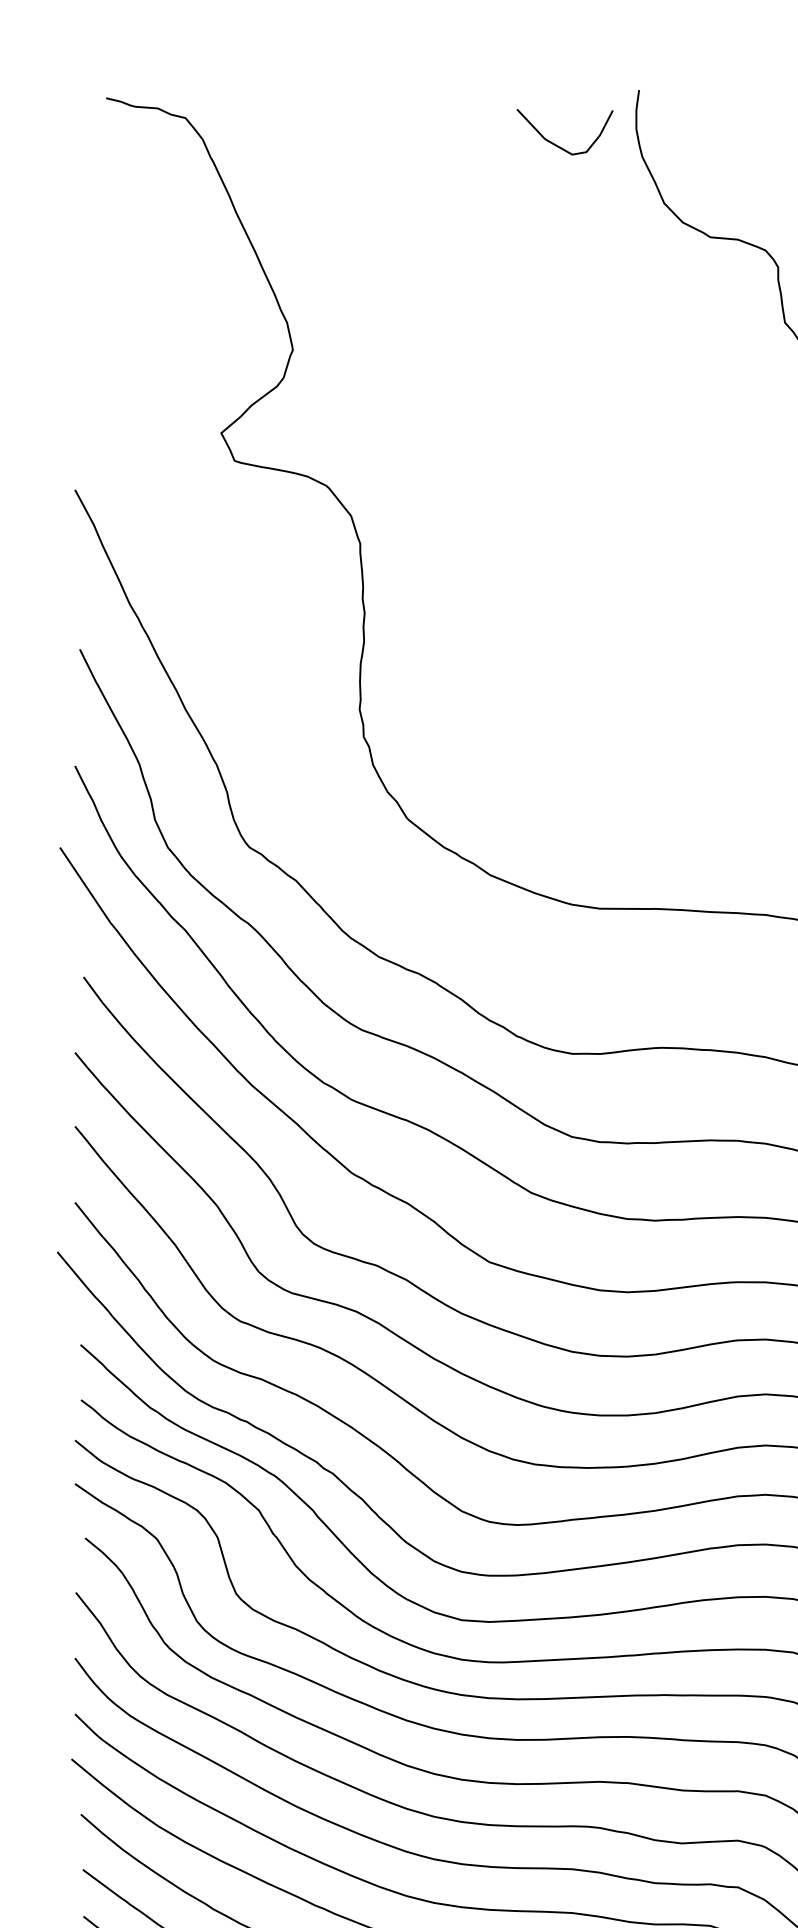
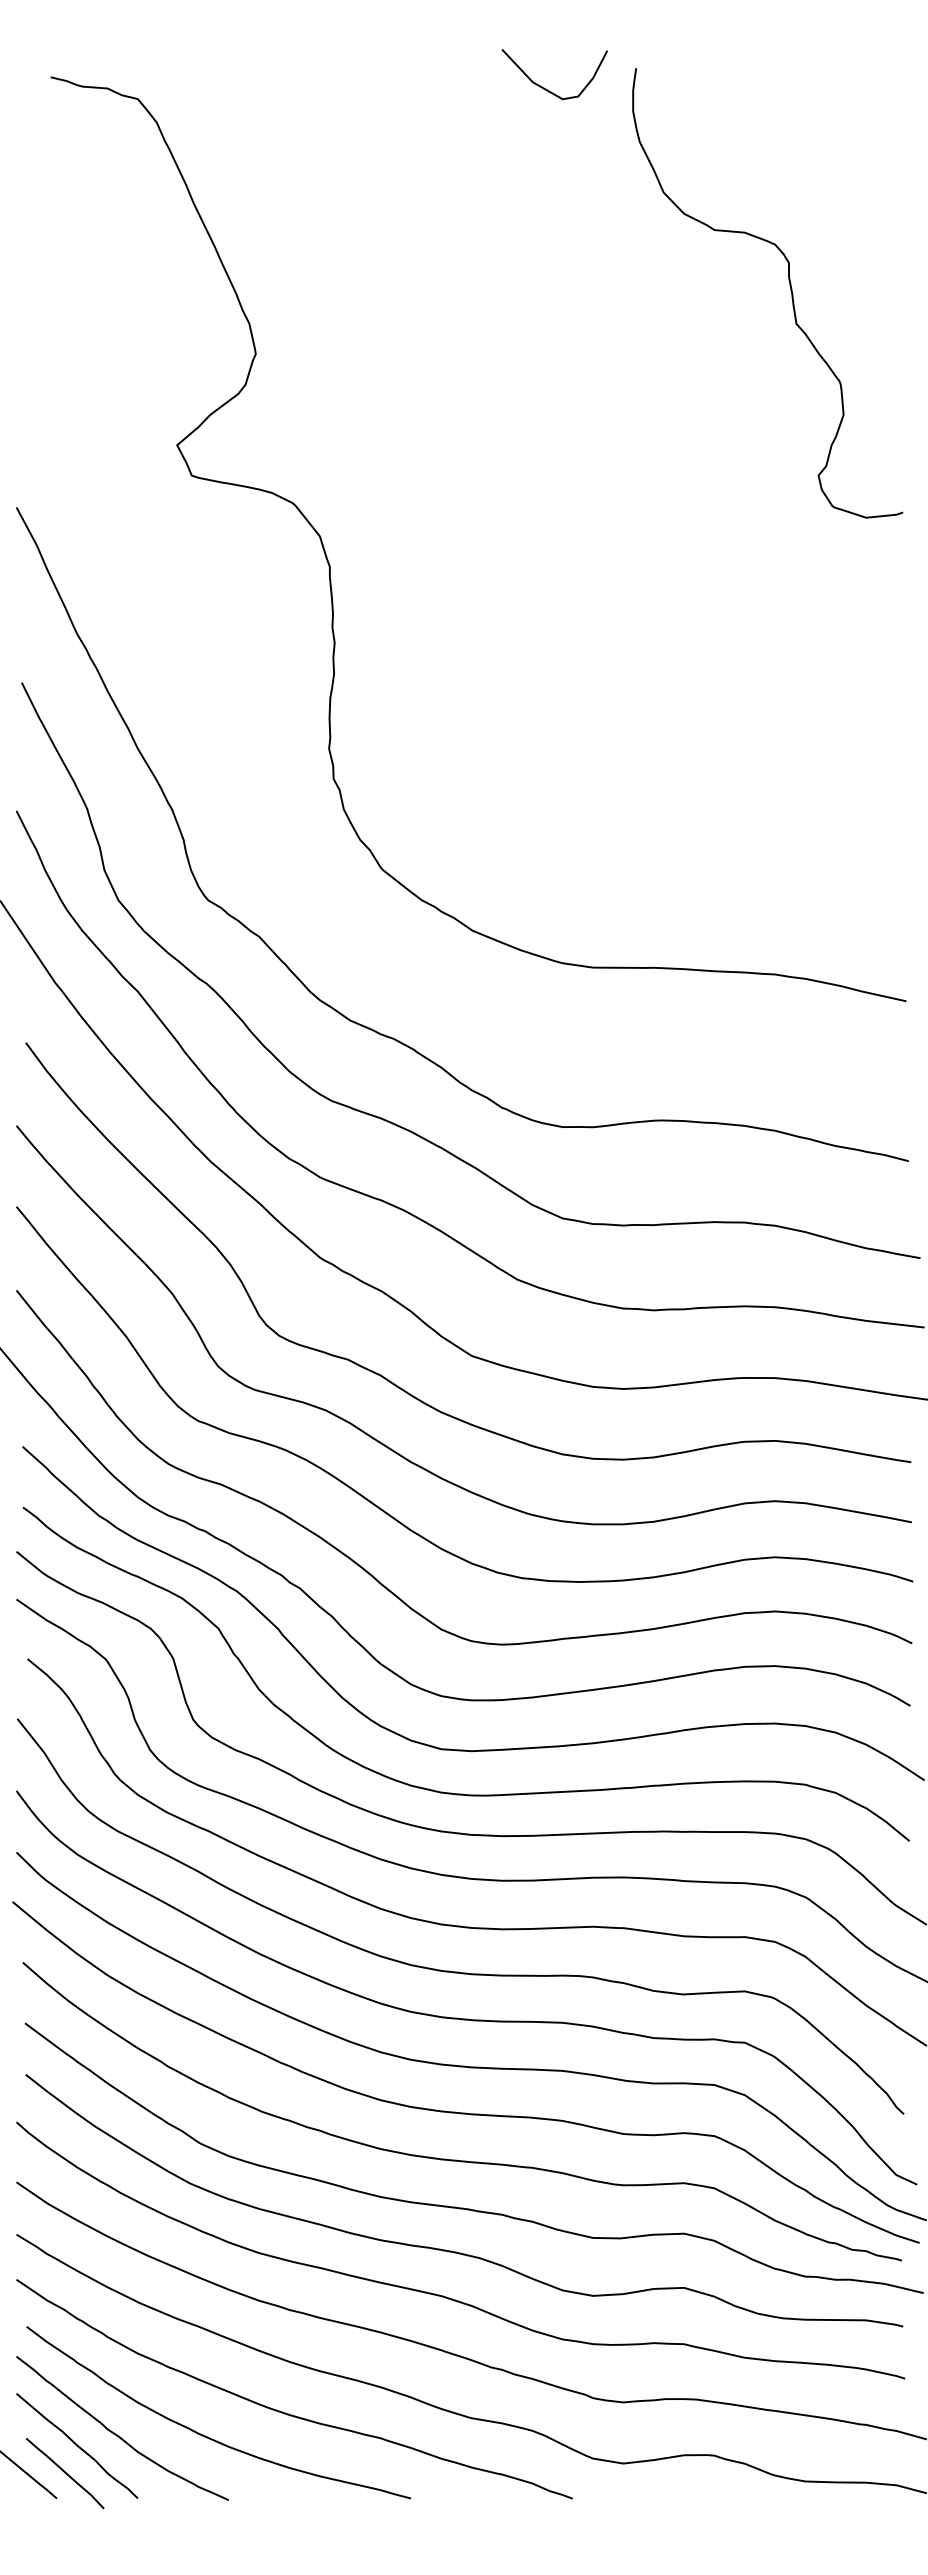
curve: (555, 143) -> (544, 87), moved

